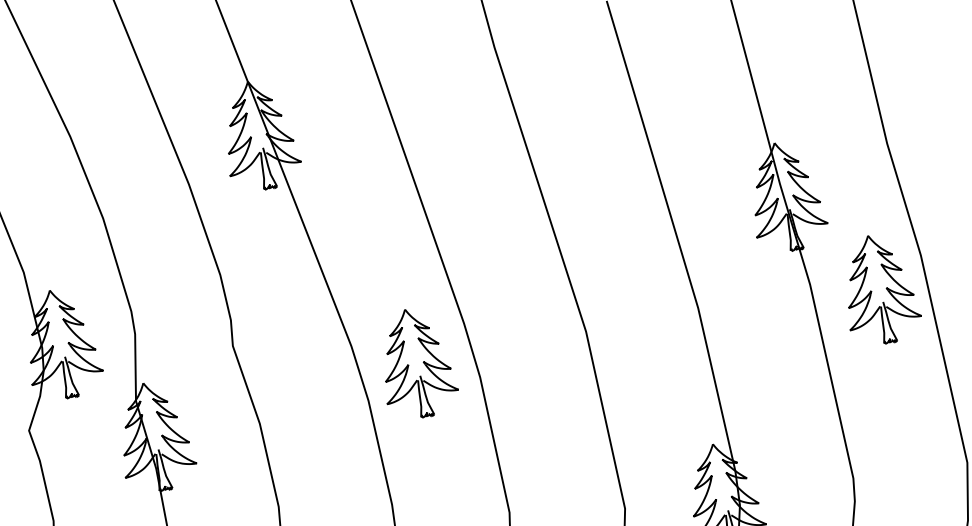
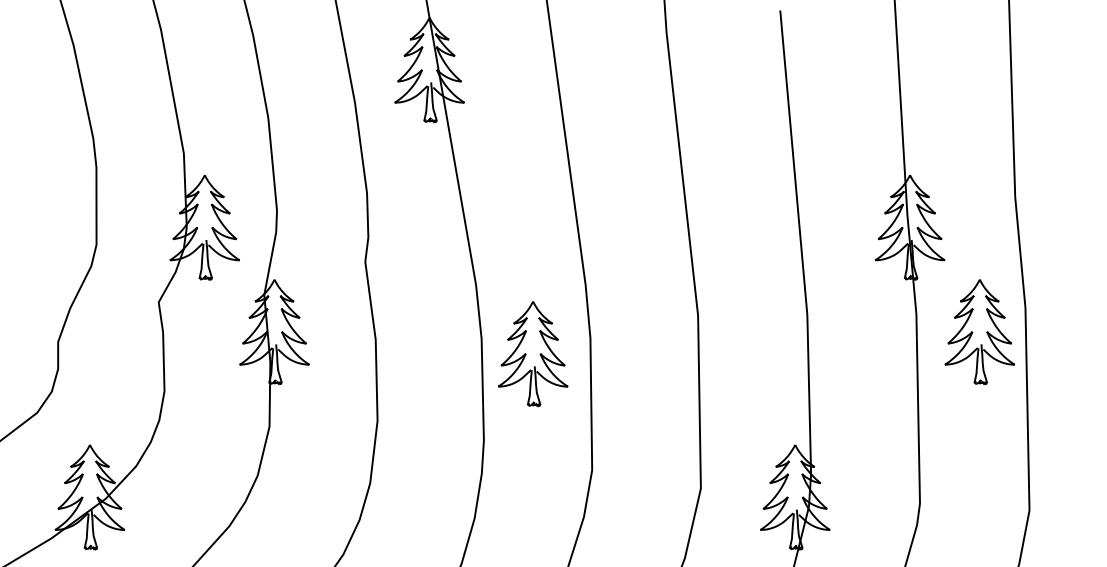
part: (416, 363) -> (533, 354), moved

